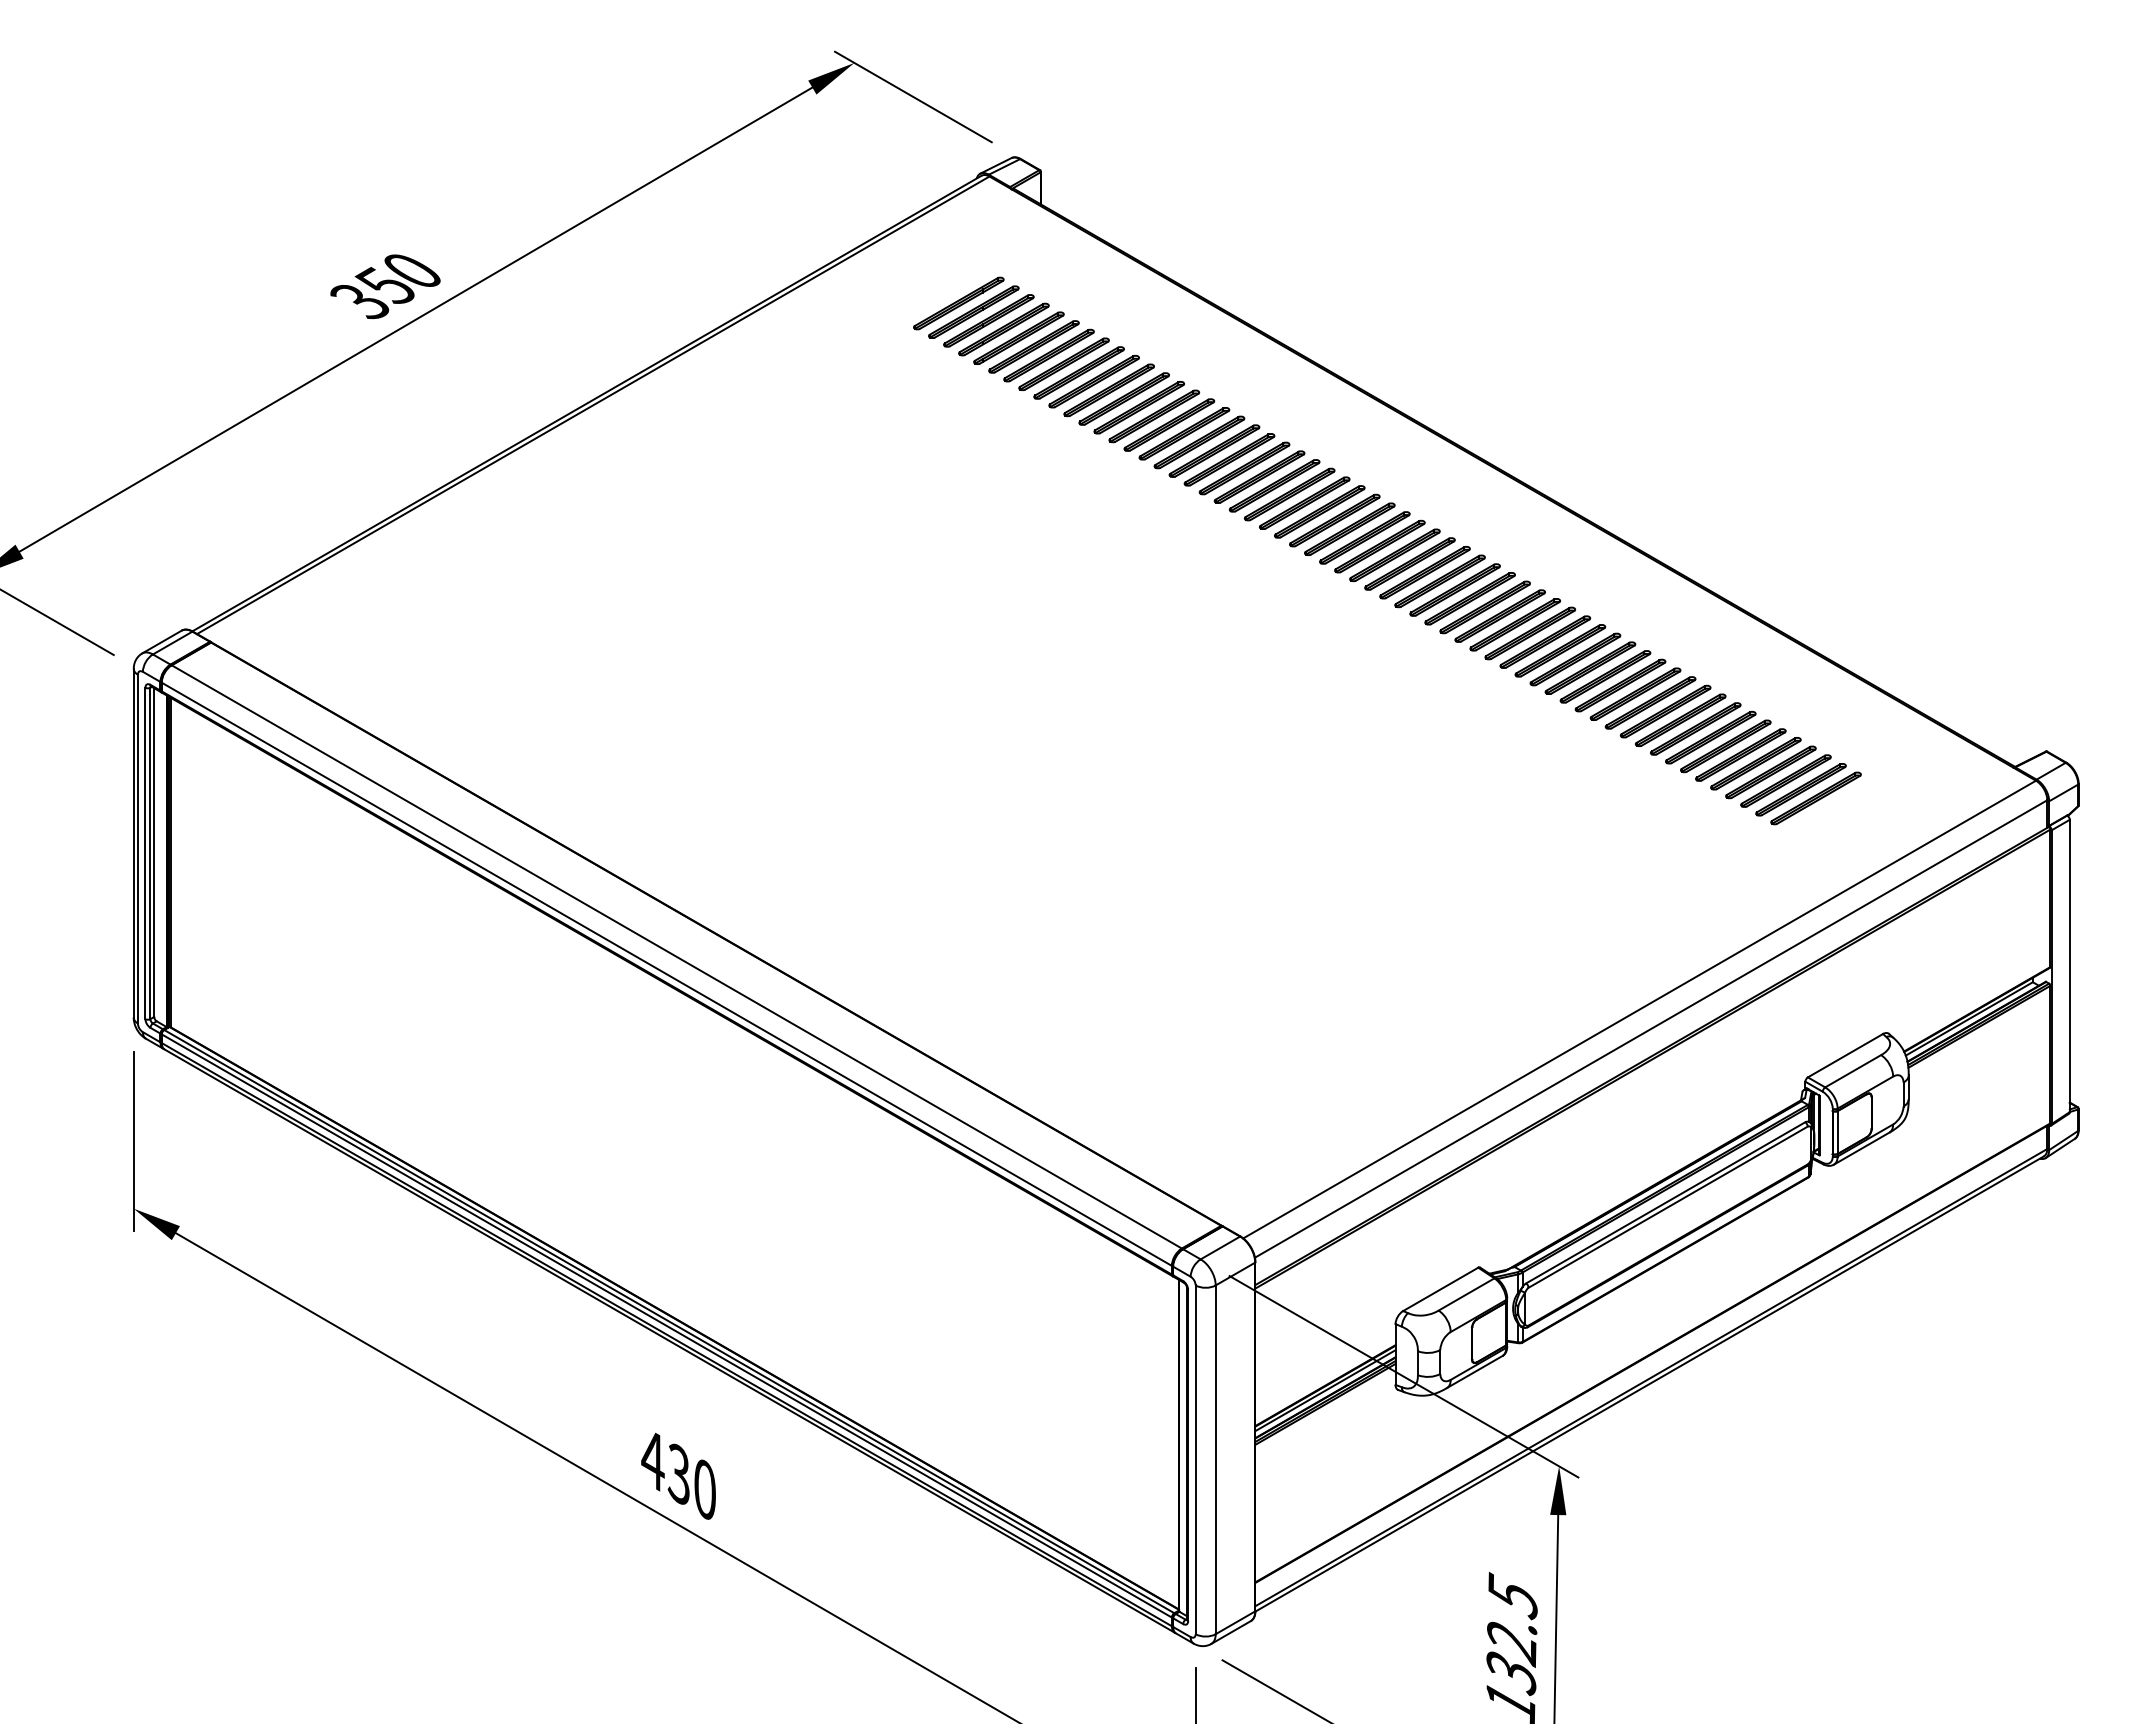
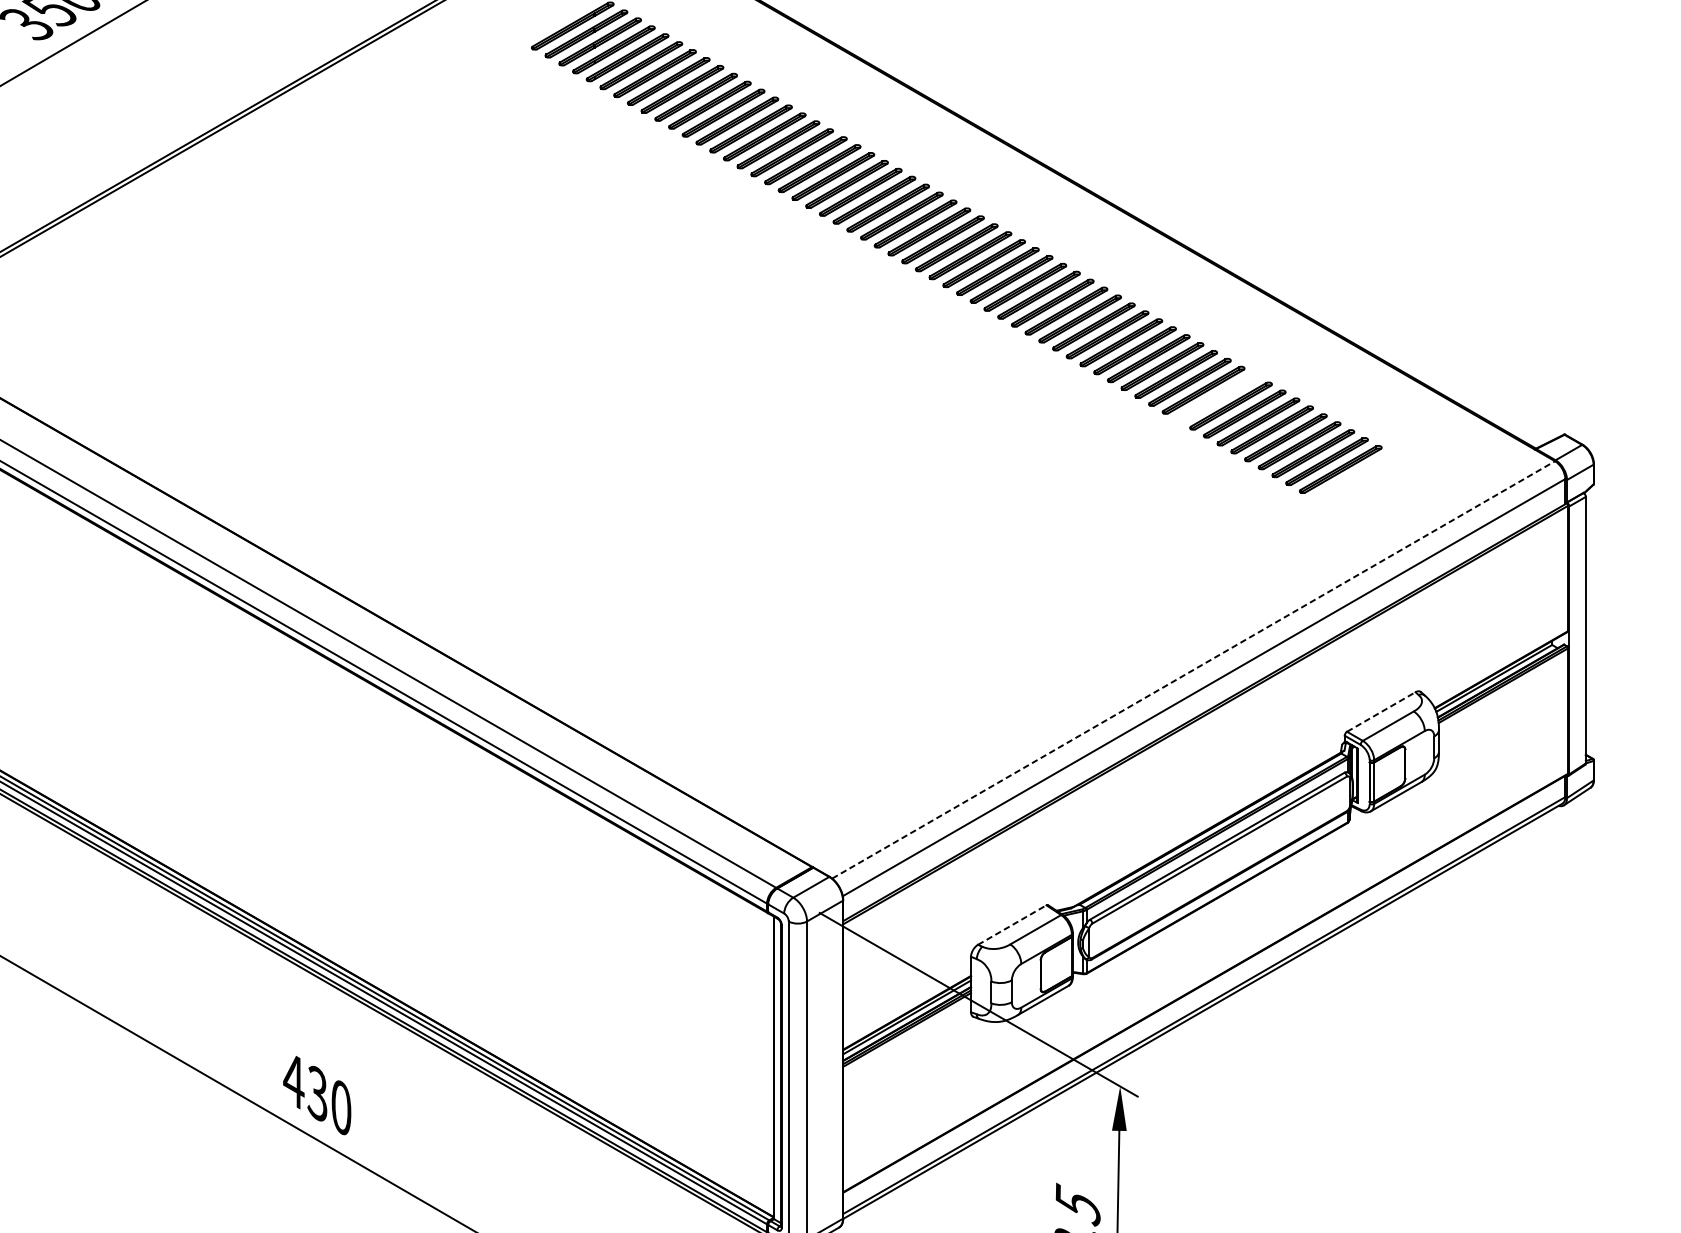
part: (1665, 711) -> (1217, 398), removed
part: (1815, 798) -> (1353, 477), removed
line: (1639, 1009) -> (1193, 669), solid -> dashed
line: (1845, 1055) -> (1381, 711), solid -> dashed
line: (1441, 1289) -> (1012, 925), solid -> dashed

